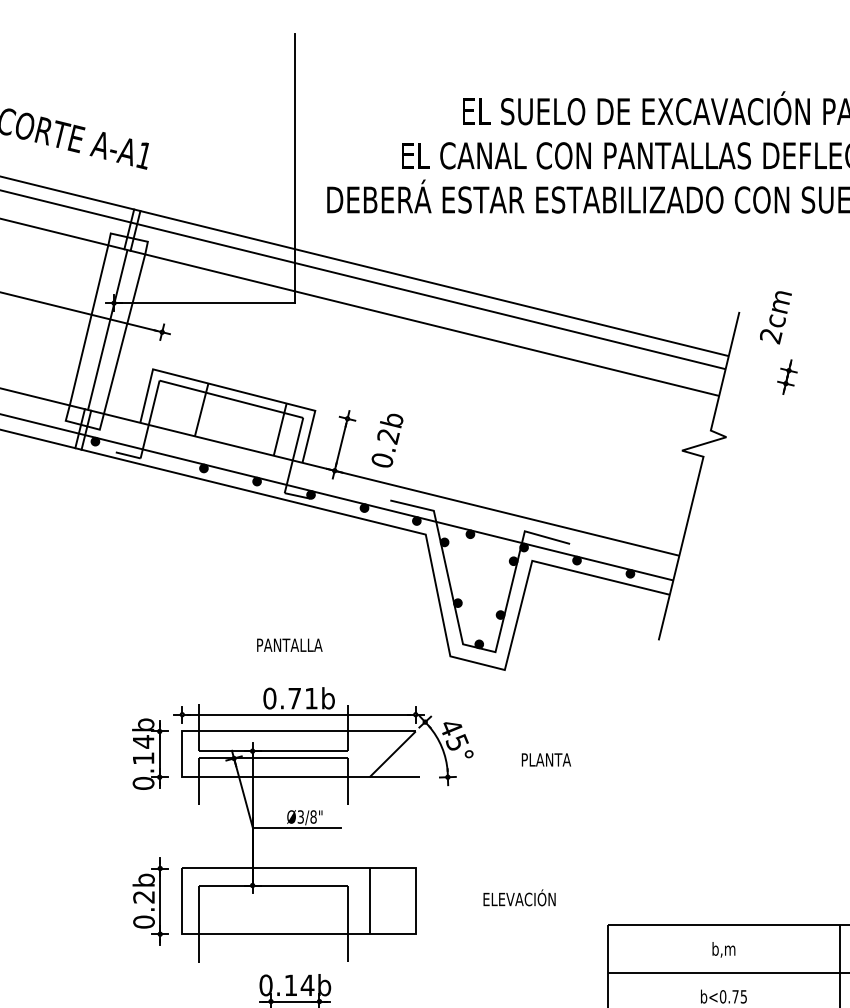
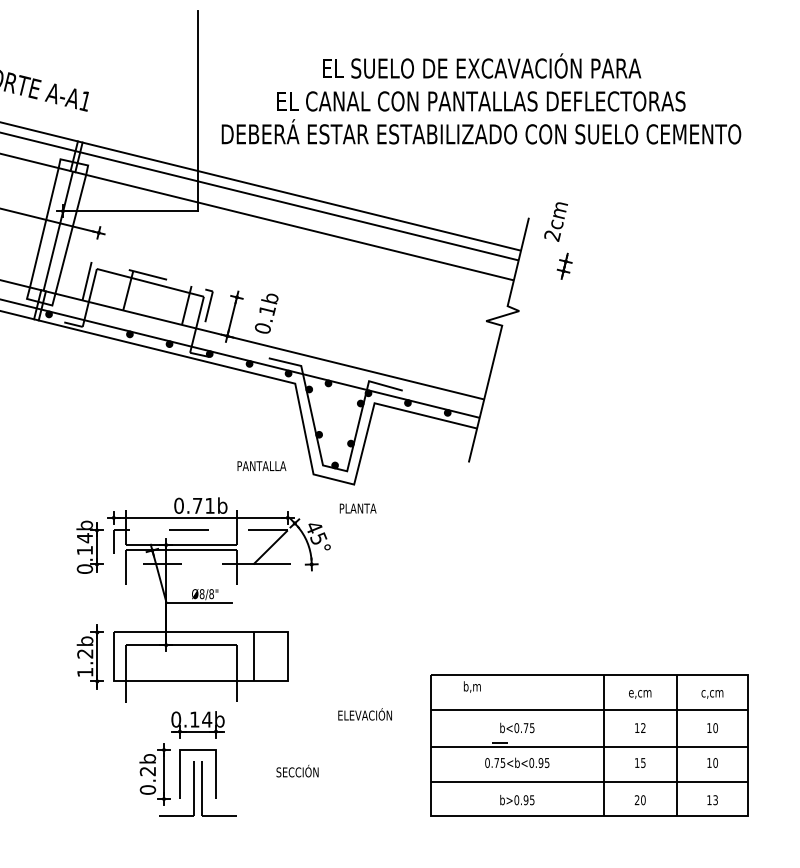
line: (232, 389) -> (151, 275), solid -> dashed
text: (387, 436) -> (266, 310), 0.2b -> 0.1b
text: (289, 644) -> (261, 465), moved
line: (181, 732) -> (113, 531), solid -> dashed
text: (545, 759) -> (357, 508), moved
text: (299, 817) -> (201, 594), Ø3/8" -> Ø8/8"
text: (518, 898) -> (364, 714), moved
text: (144, 922) -> (85, 672), 0.2b -> 1.2b
text: (724, 949) -> (472, 686), moved

